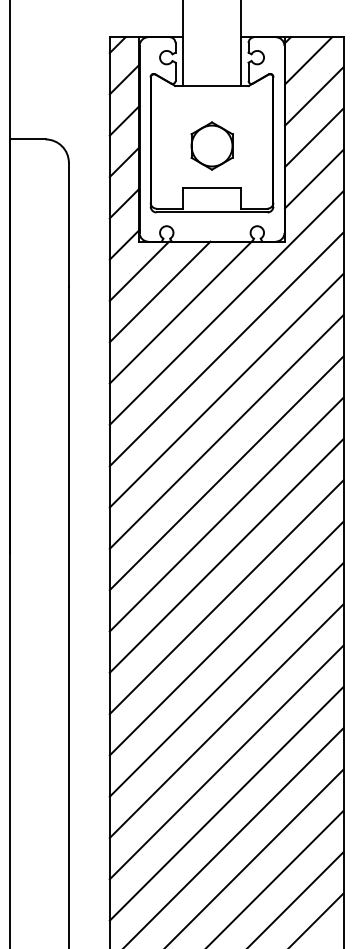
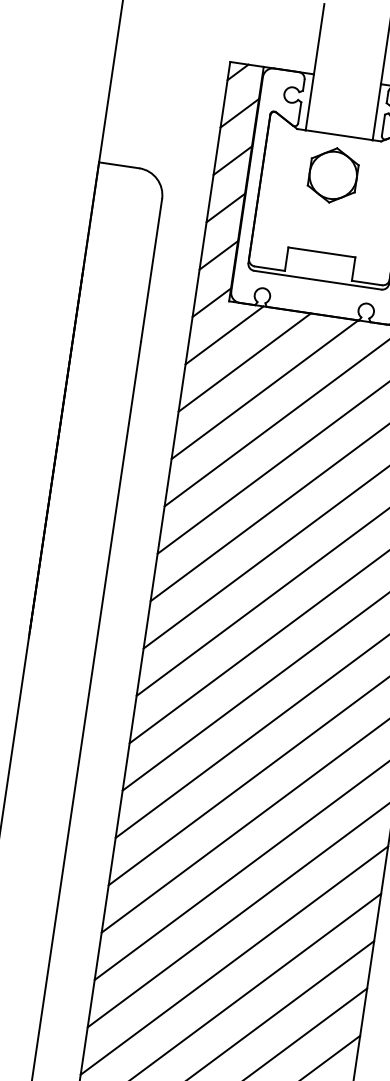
part: (211, 145) -> (332, 174), moved

